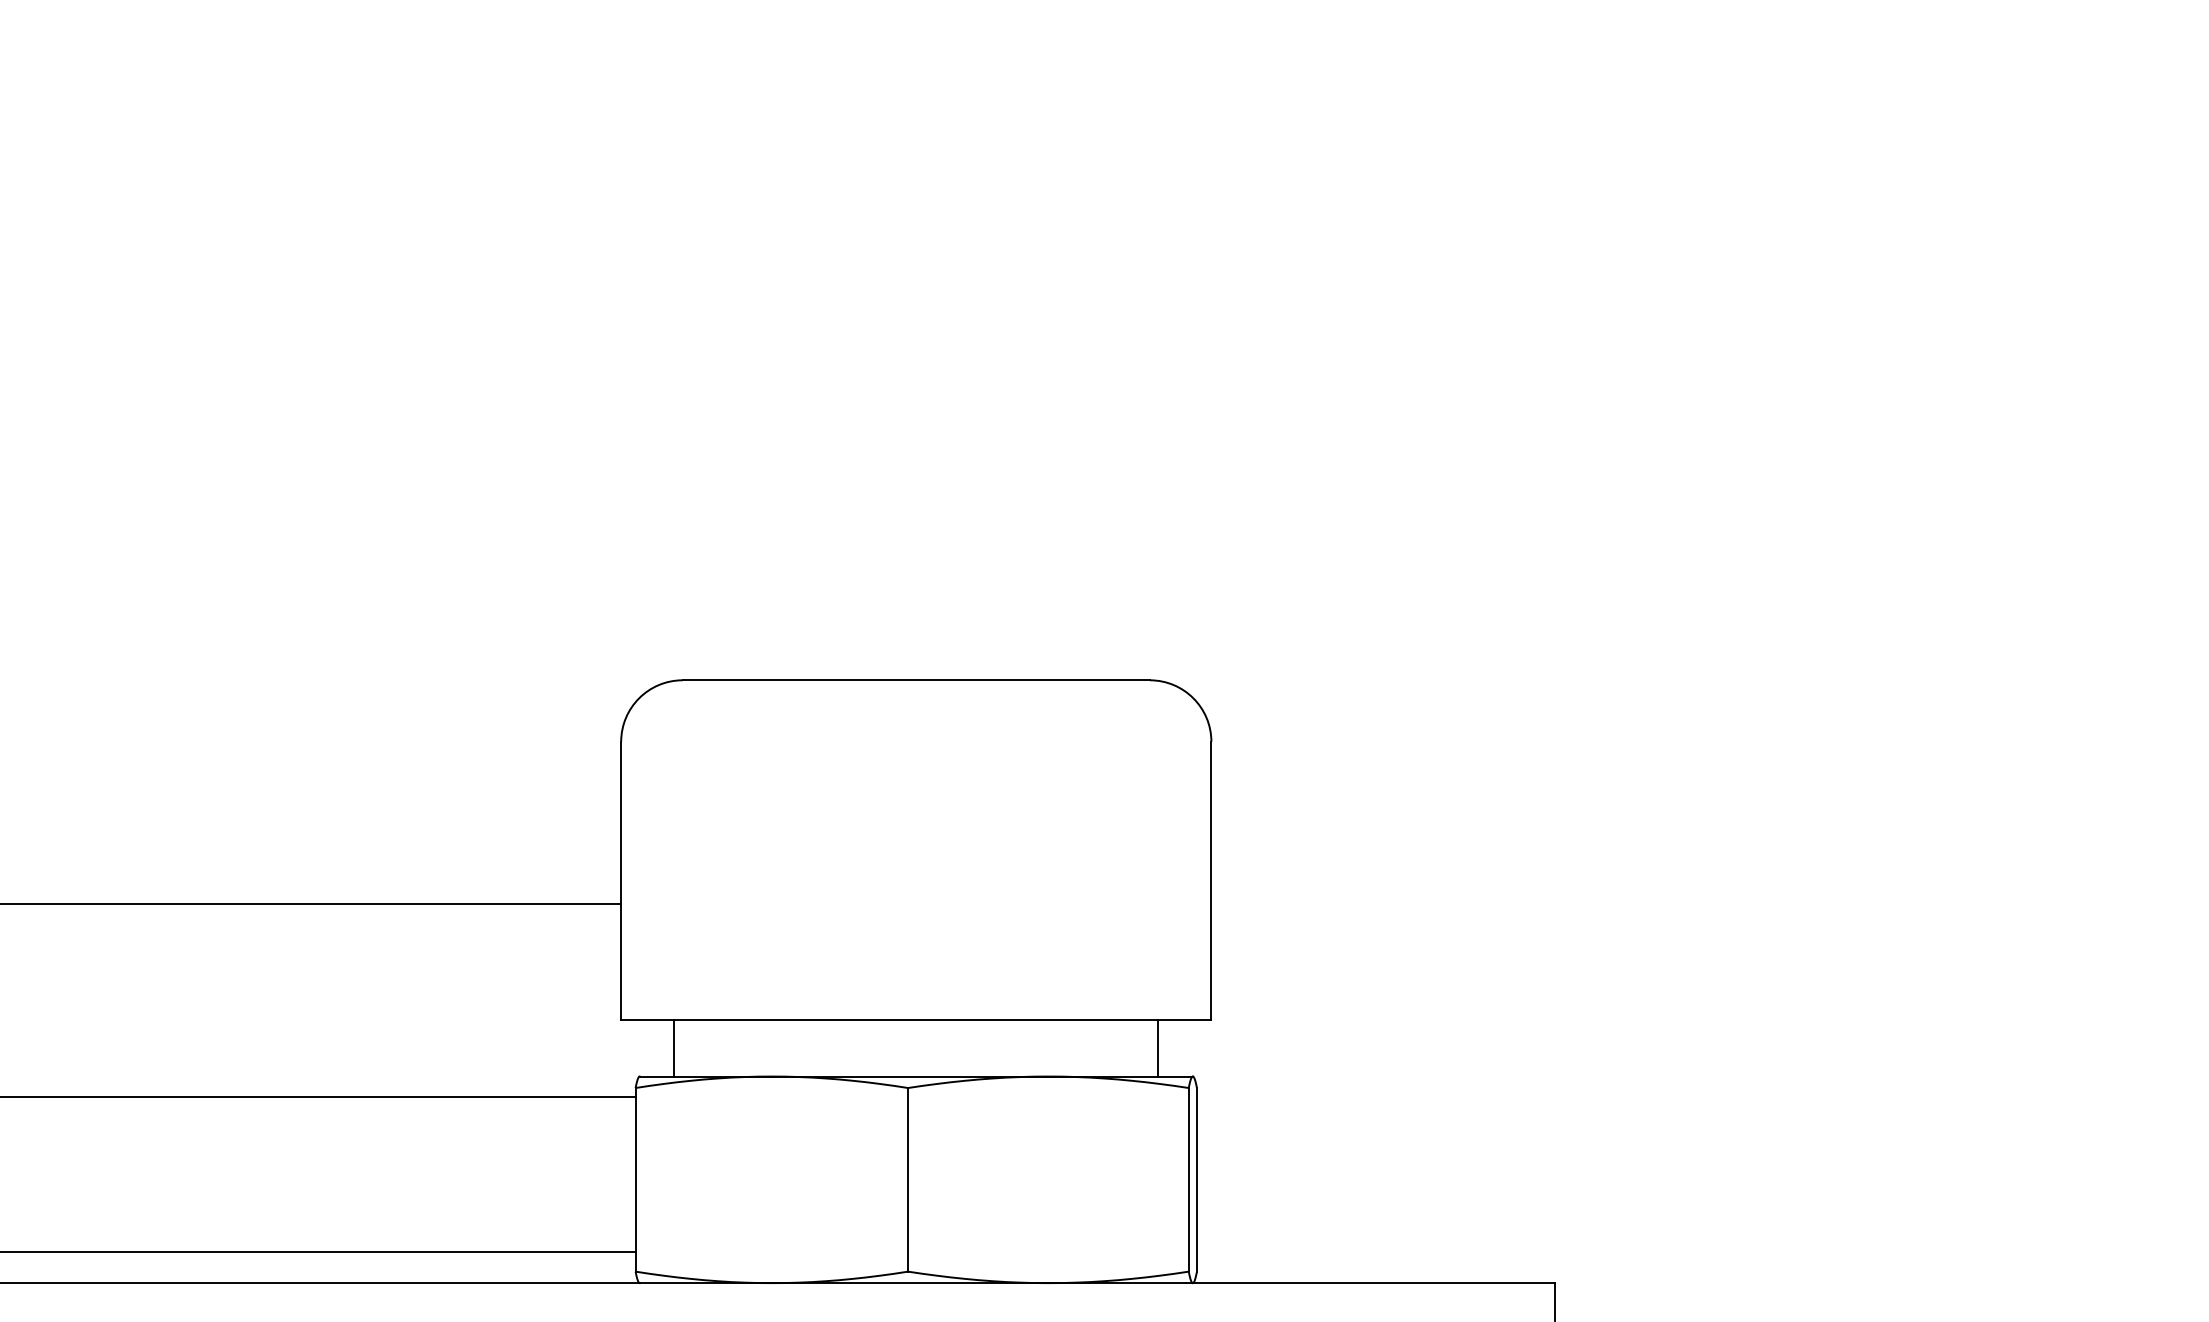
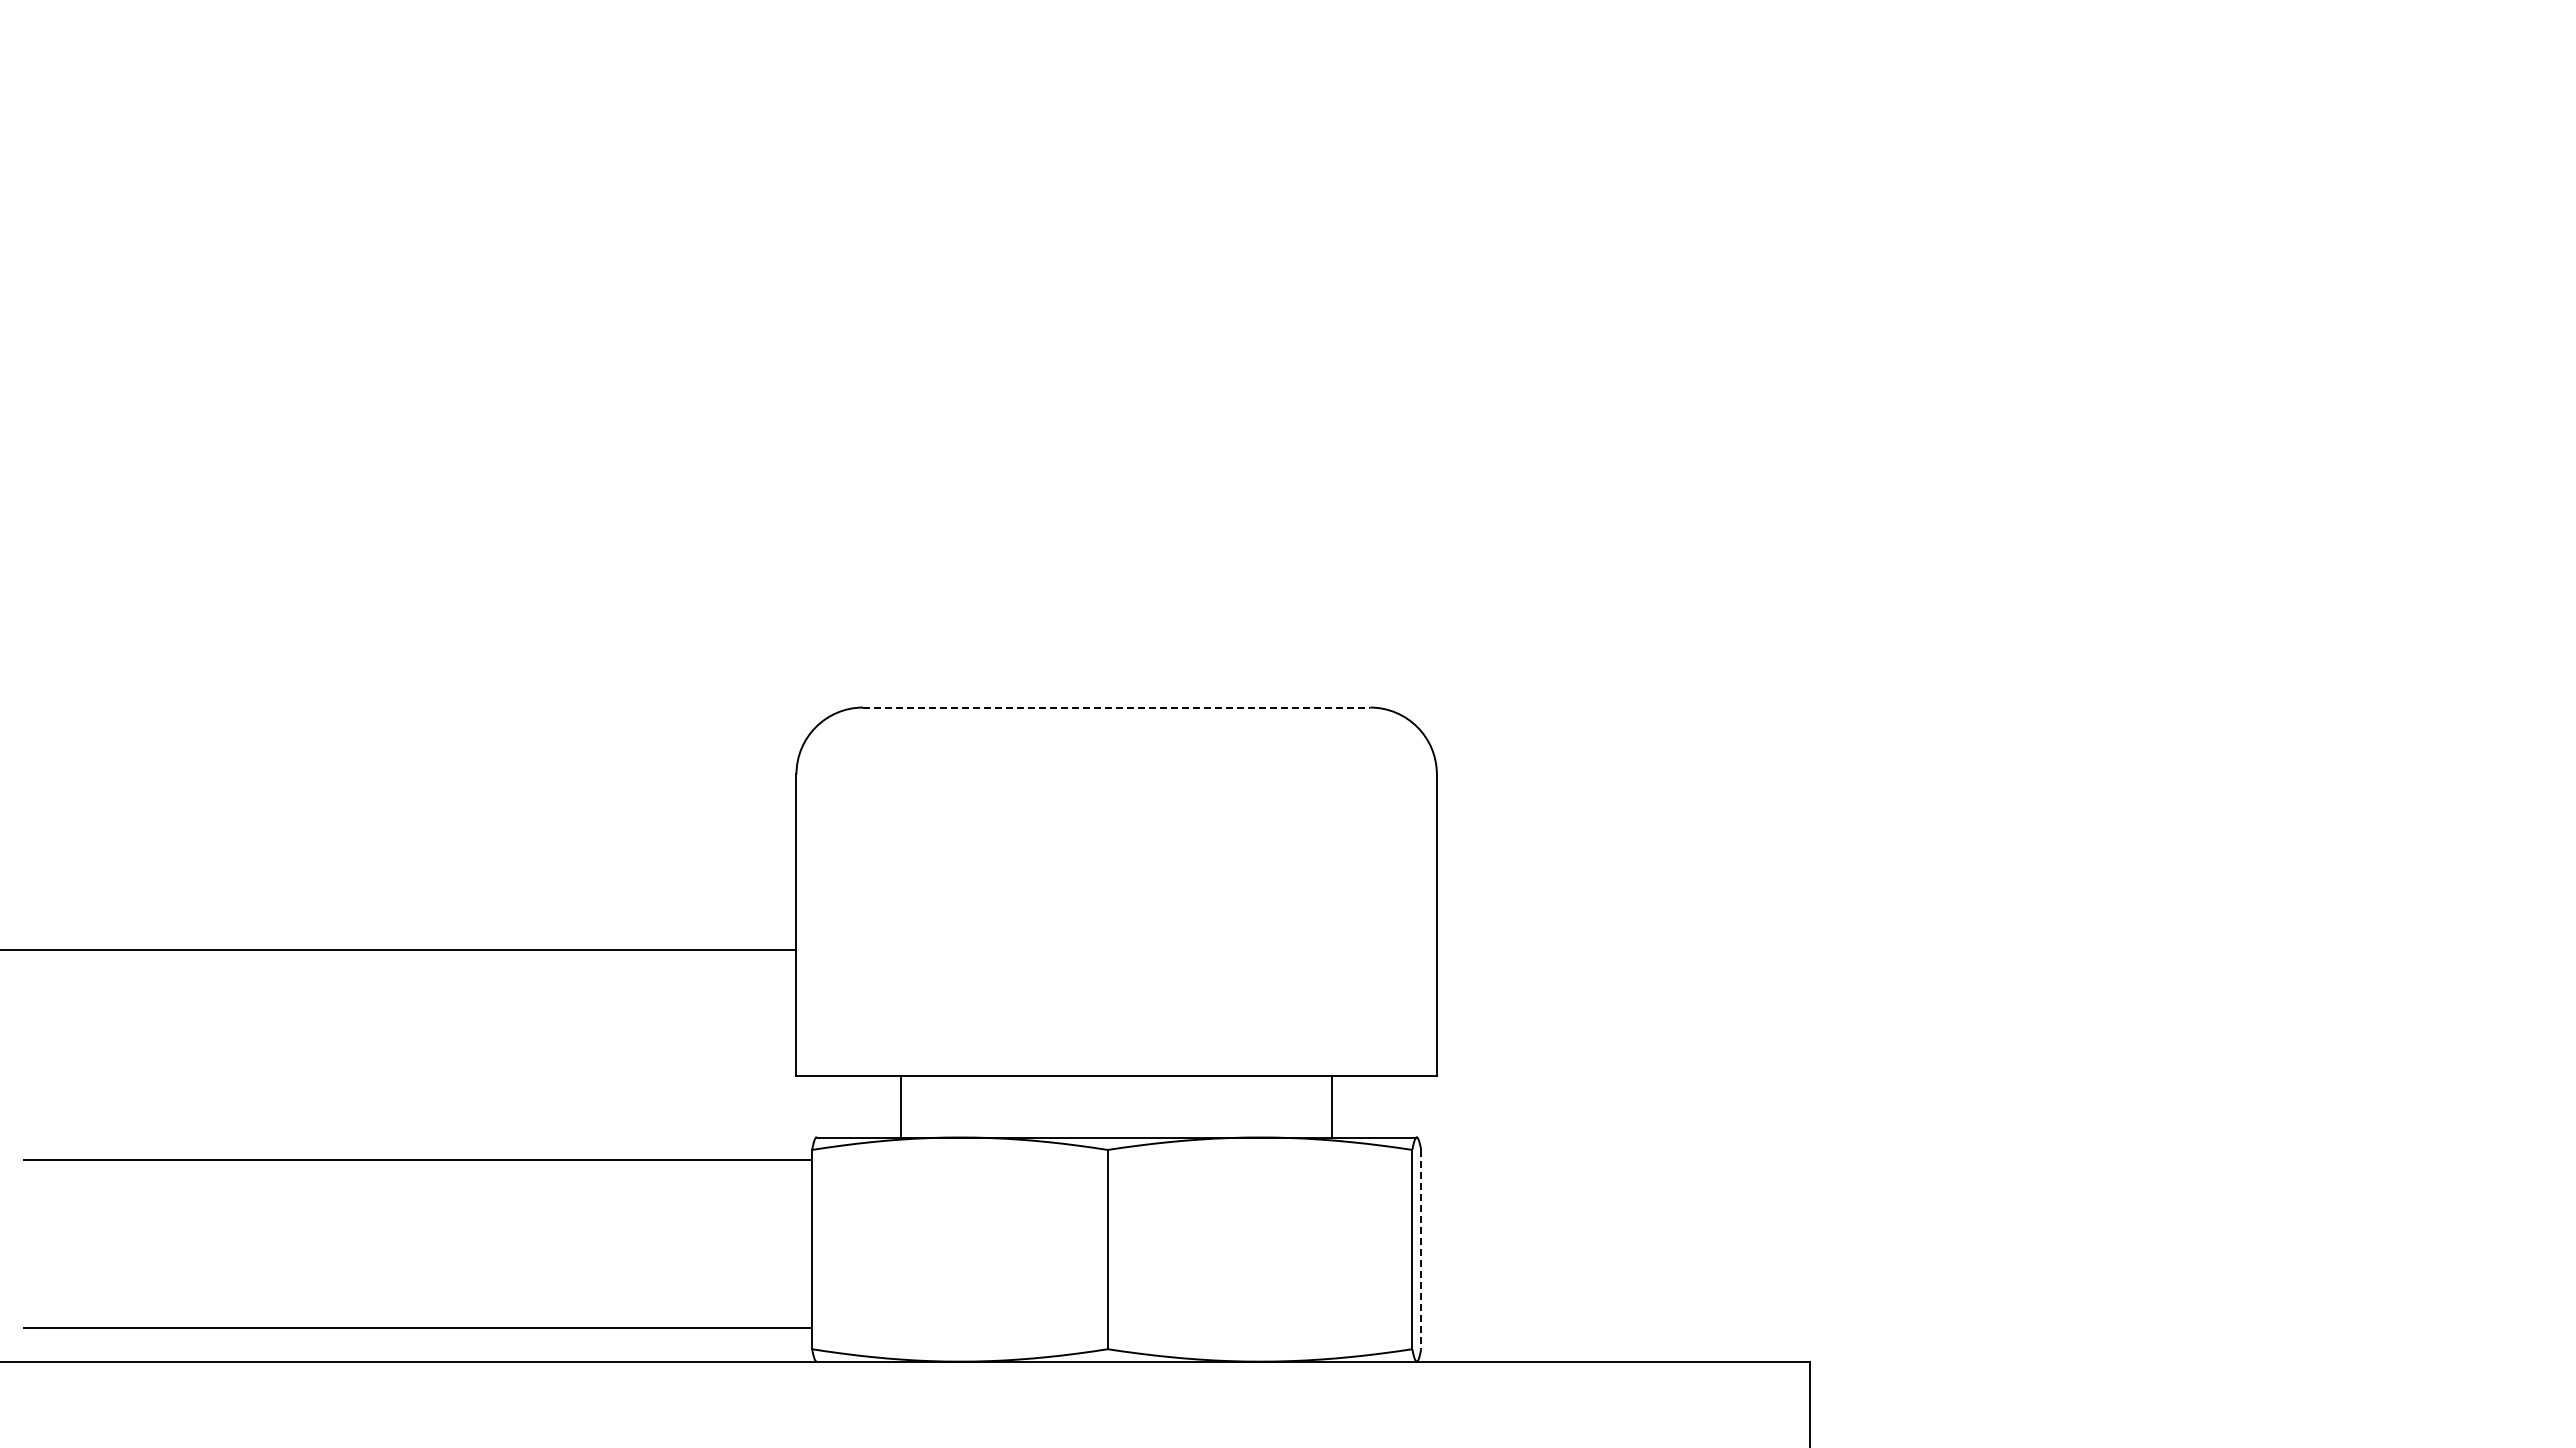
line: (917, 680) -> (1117, 707), solid -> dashed
line: (674, 1047) -> (901, 1106), moved
line: (1158, 1047) -> (1332, 1106), moved
line: (1197, 1179) -> (1421, 1249), solid -> dashed

